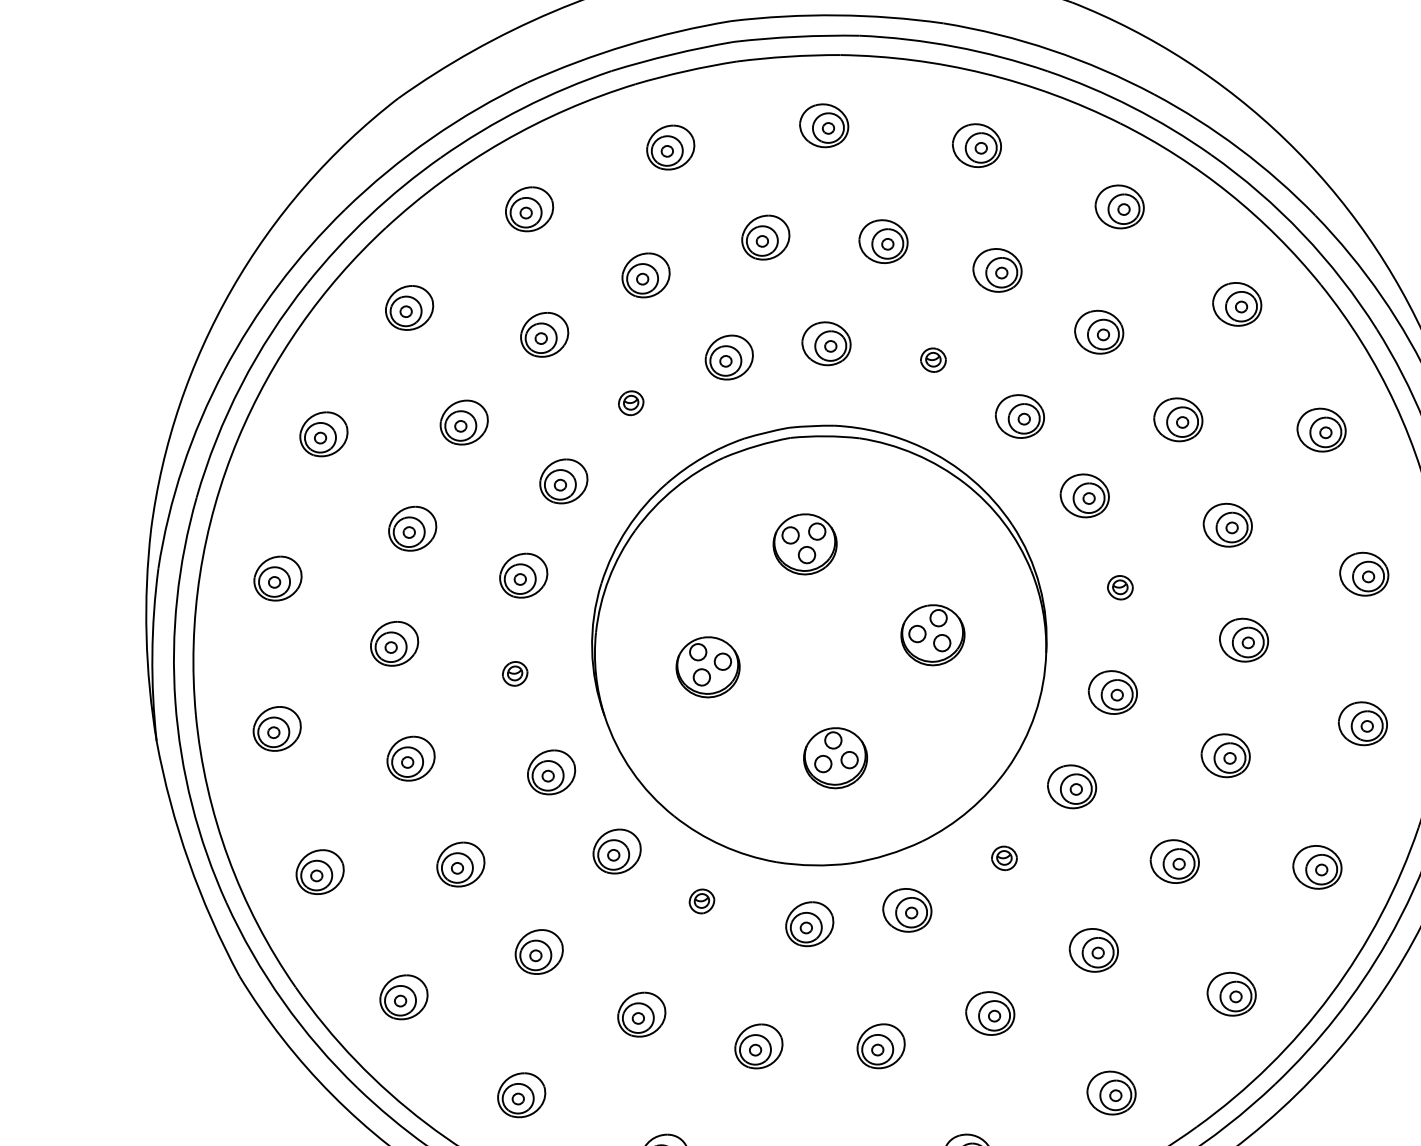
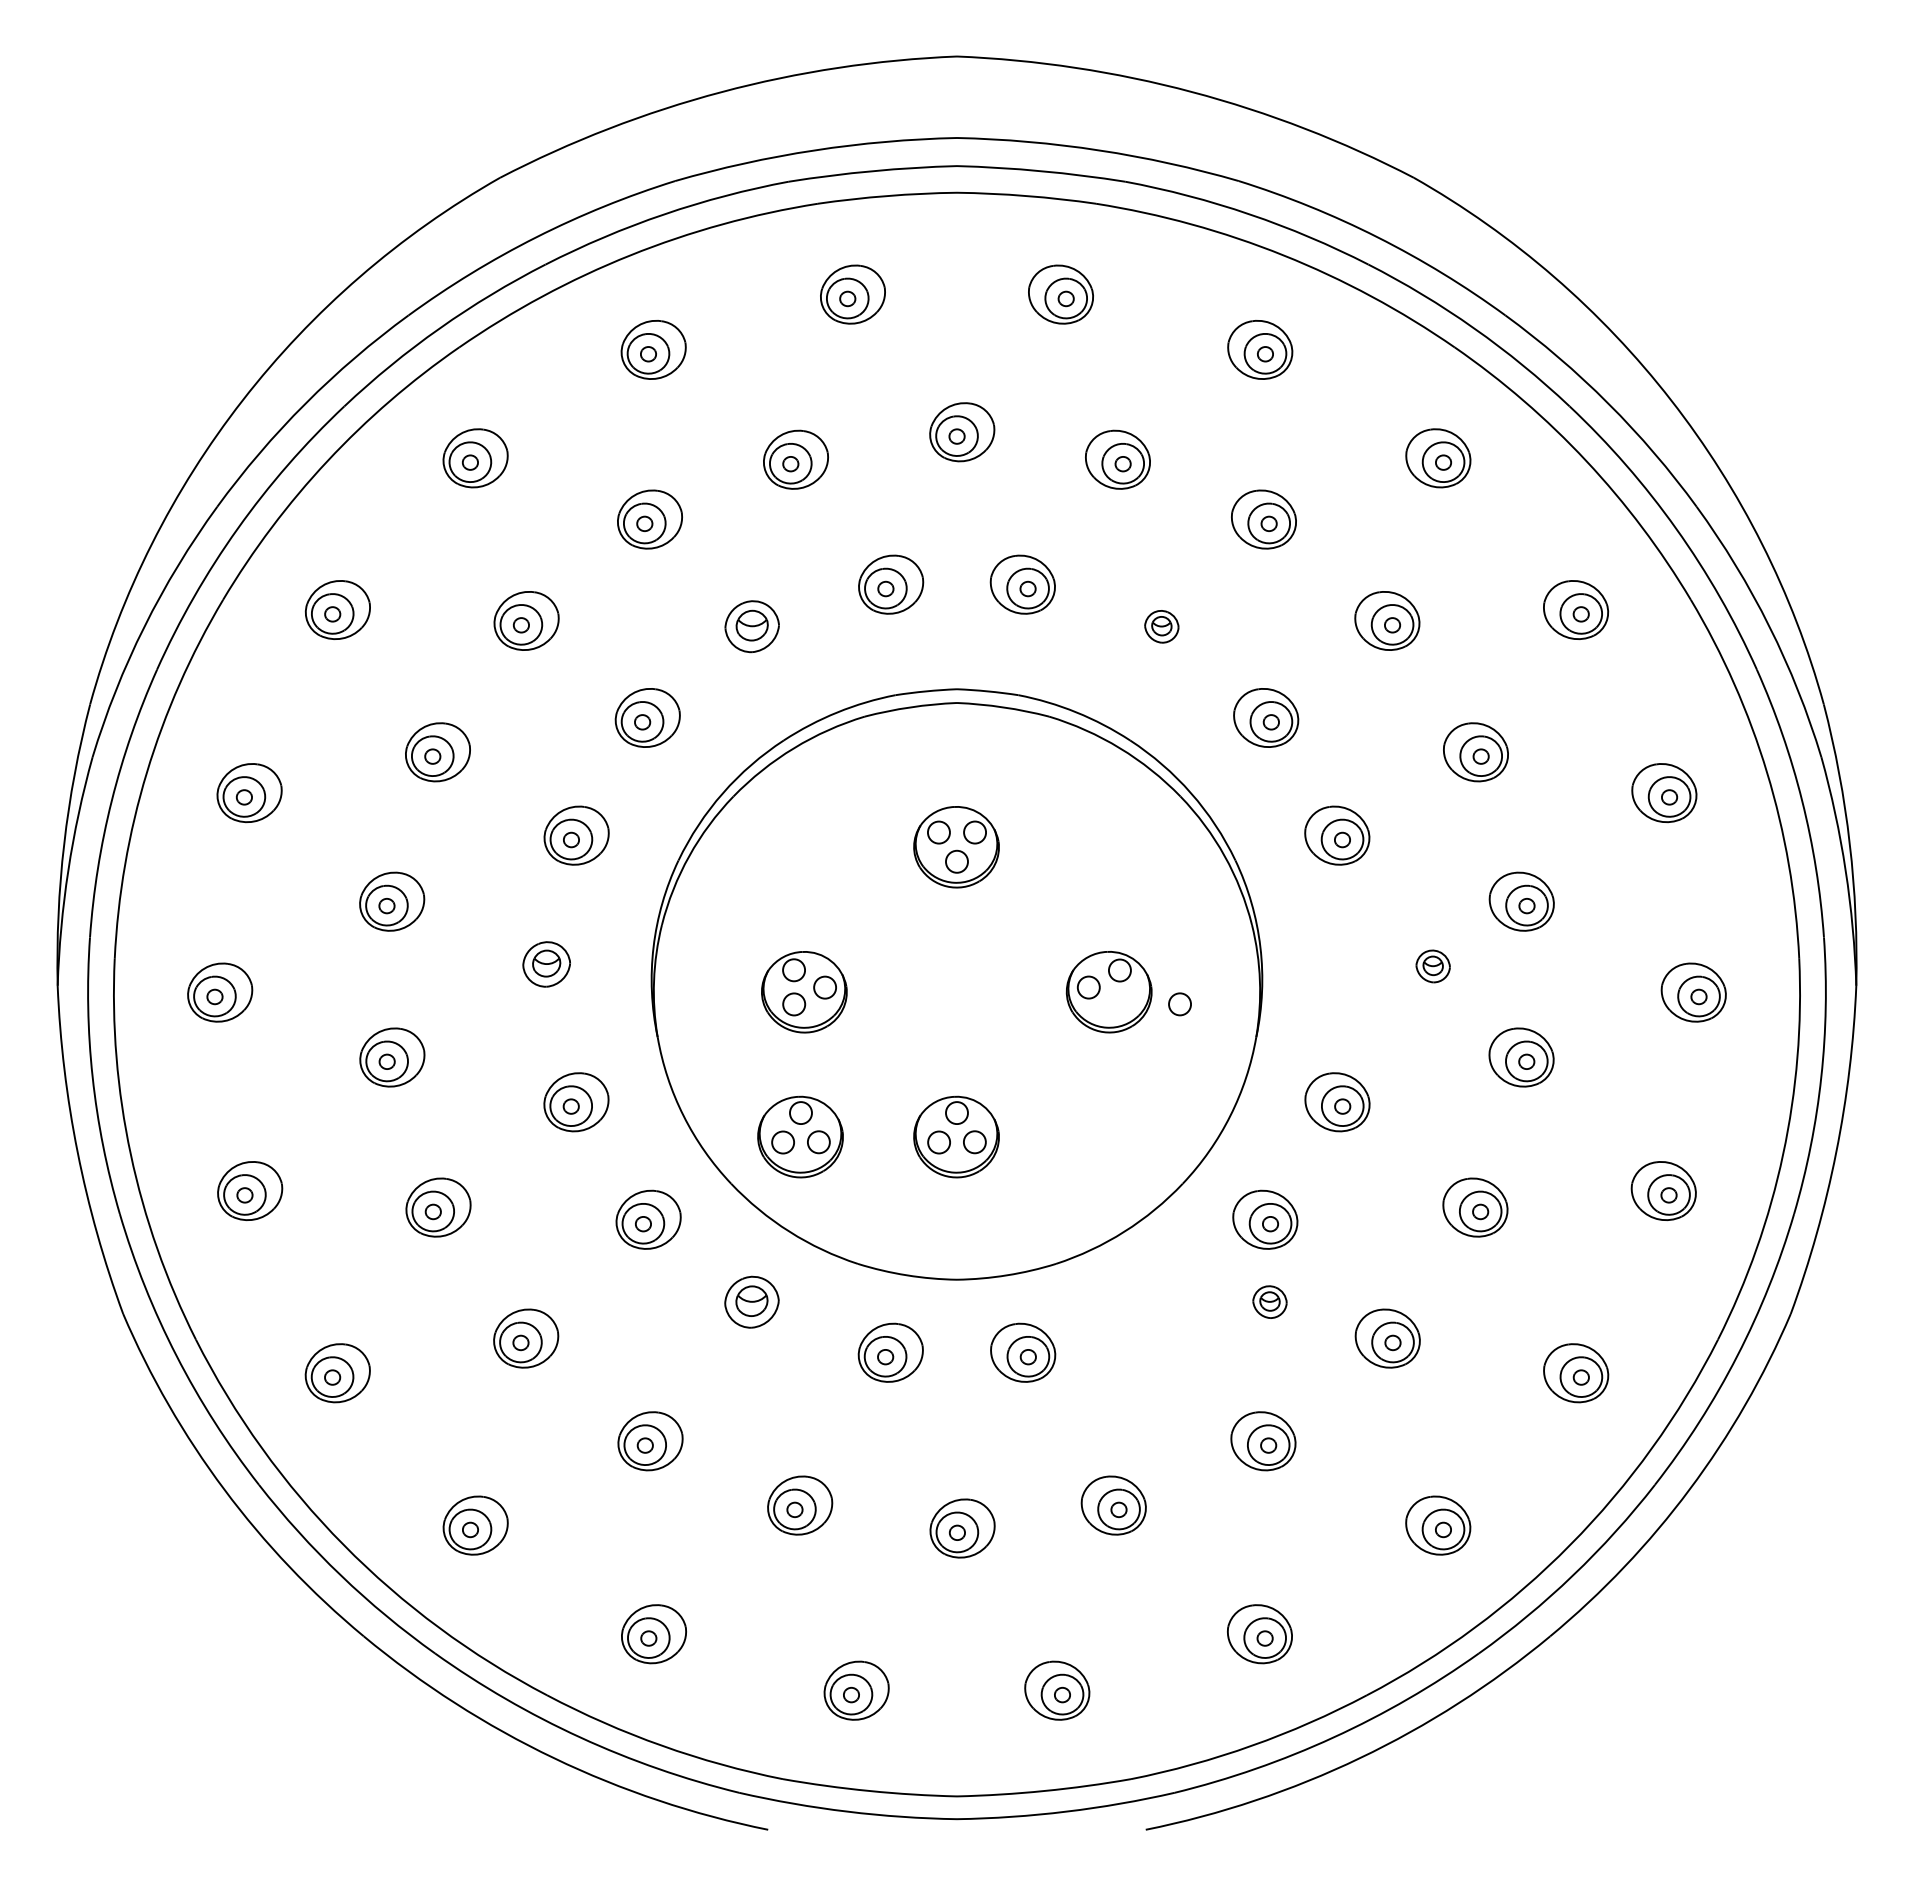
part: (630, 403) -> (751, 626), size x1.6
part: (1119, 587) -> (1432, 966), moved
circle: (941, 643) -> (1179, 1004), moved
part: (514, 673) -> (546, 964), size x1.4
part: (720, 774) -> (800, 1136), added
part: (1004, 857) -> (1269, 1301), moved
part: (701, 901) -> (751, 1301), size x1.6

